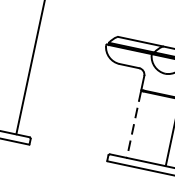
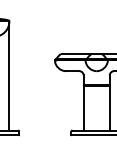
line: (133, 125) -> (83, 108), dashed -> solid

